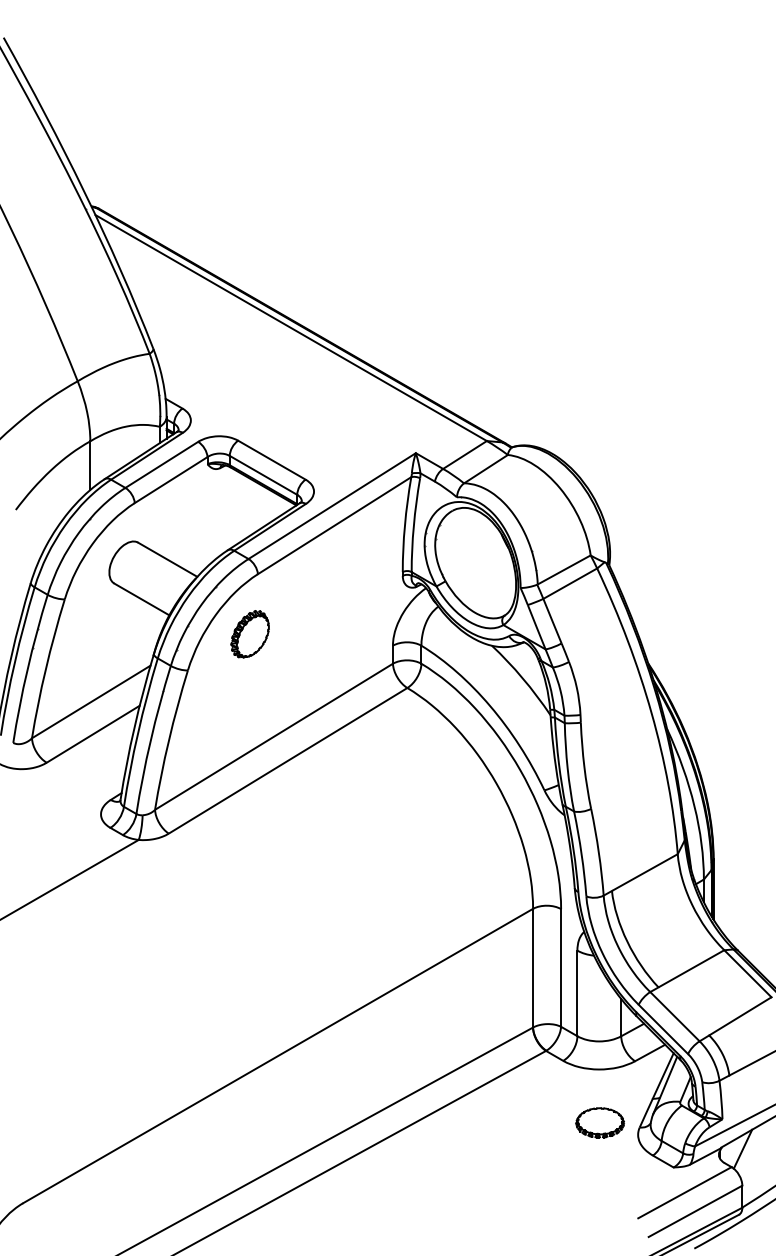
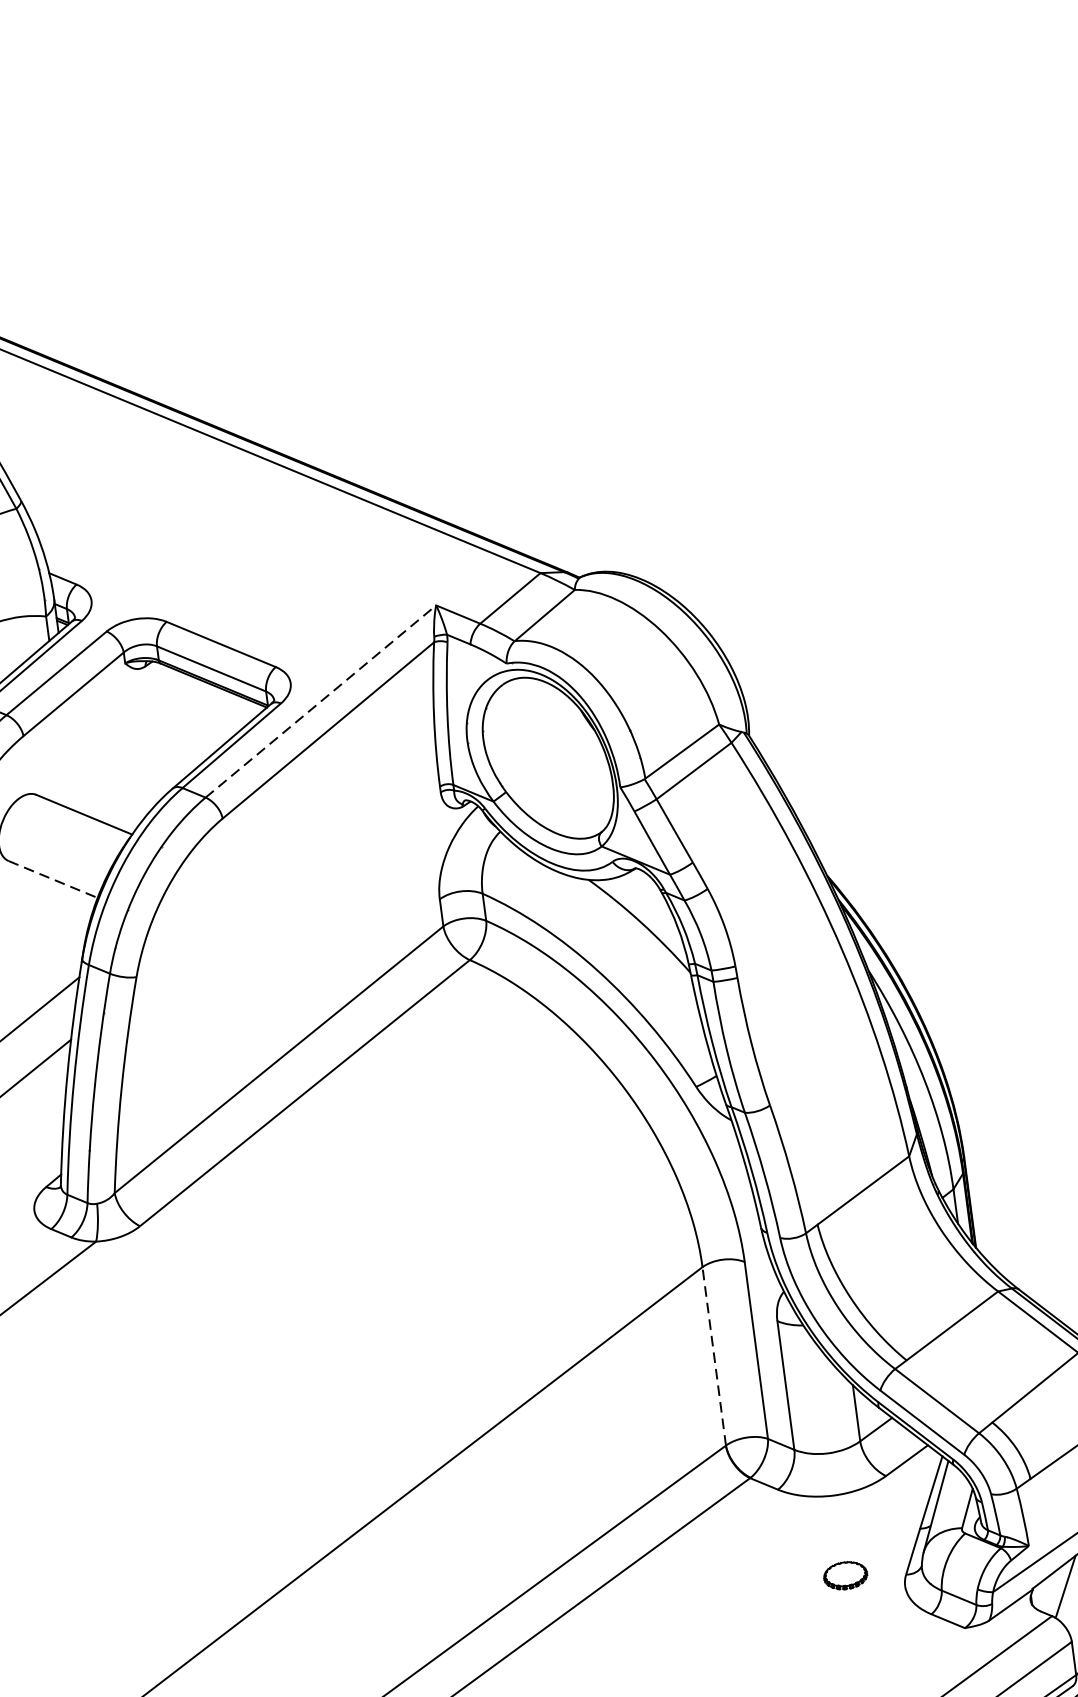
line: (332, 506) -> (321, 702), solid -> dashed
line: (141, 599) -> (52, 879), solid -> dashed
part: (249, 634) -> (221, 910), removed
line: (533, 967) -> (714, 1355), solid -> dashed
part: (599, 1122) -> (844, 1575), size x0.6

